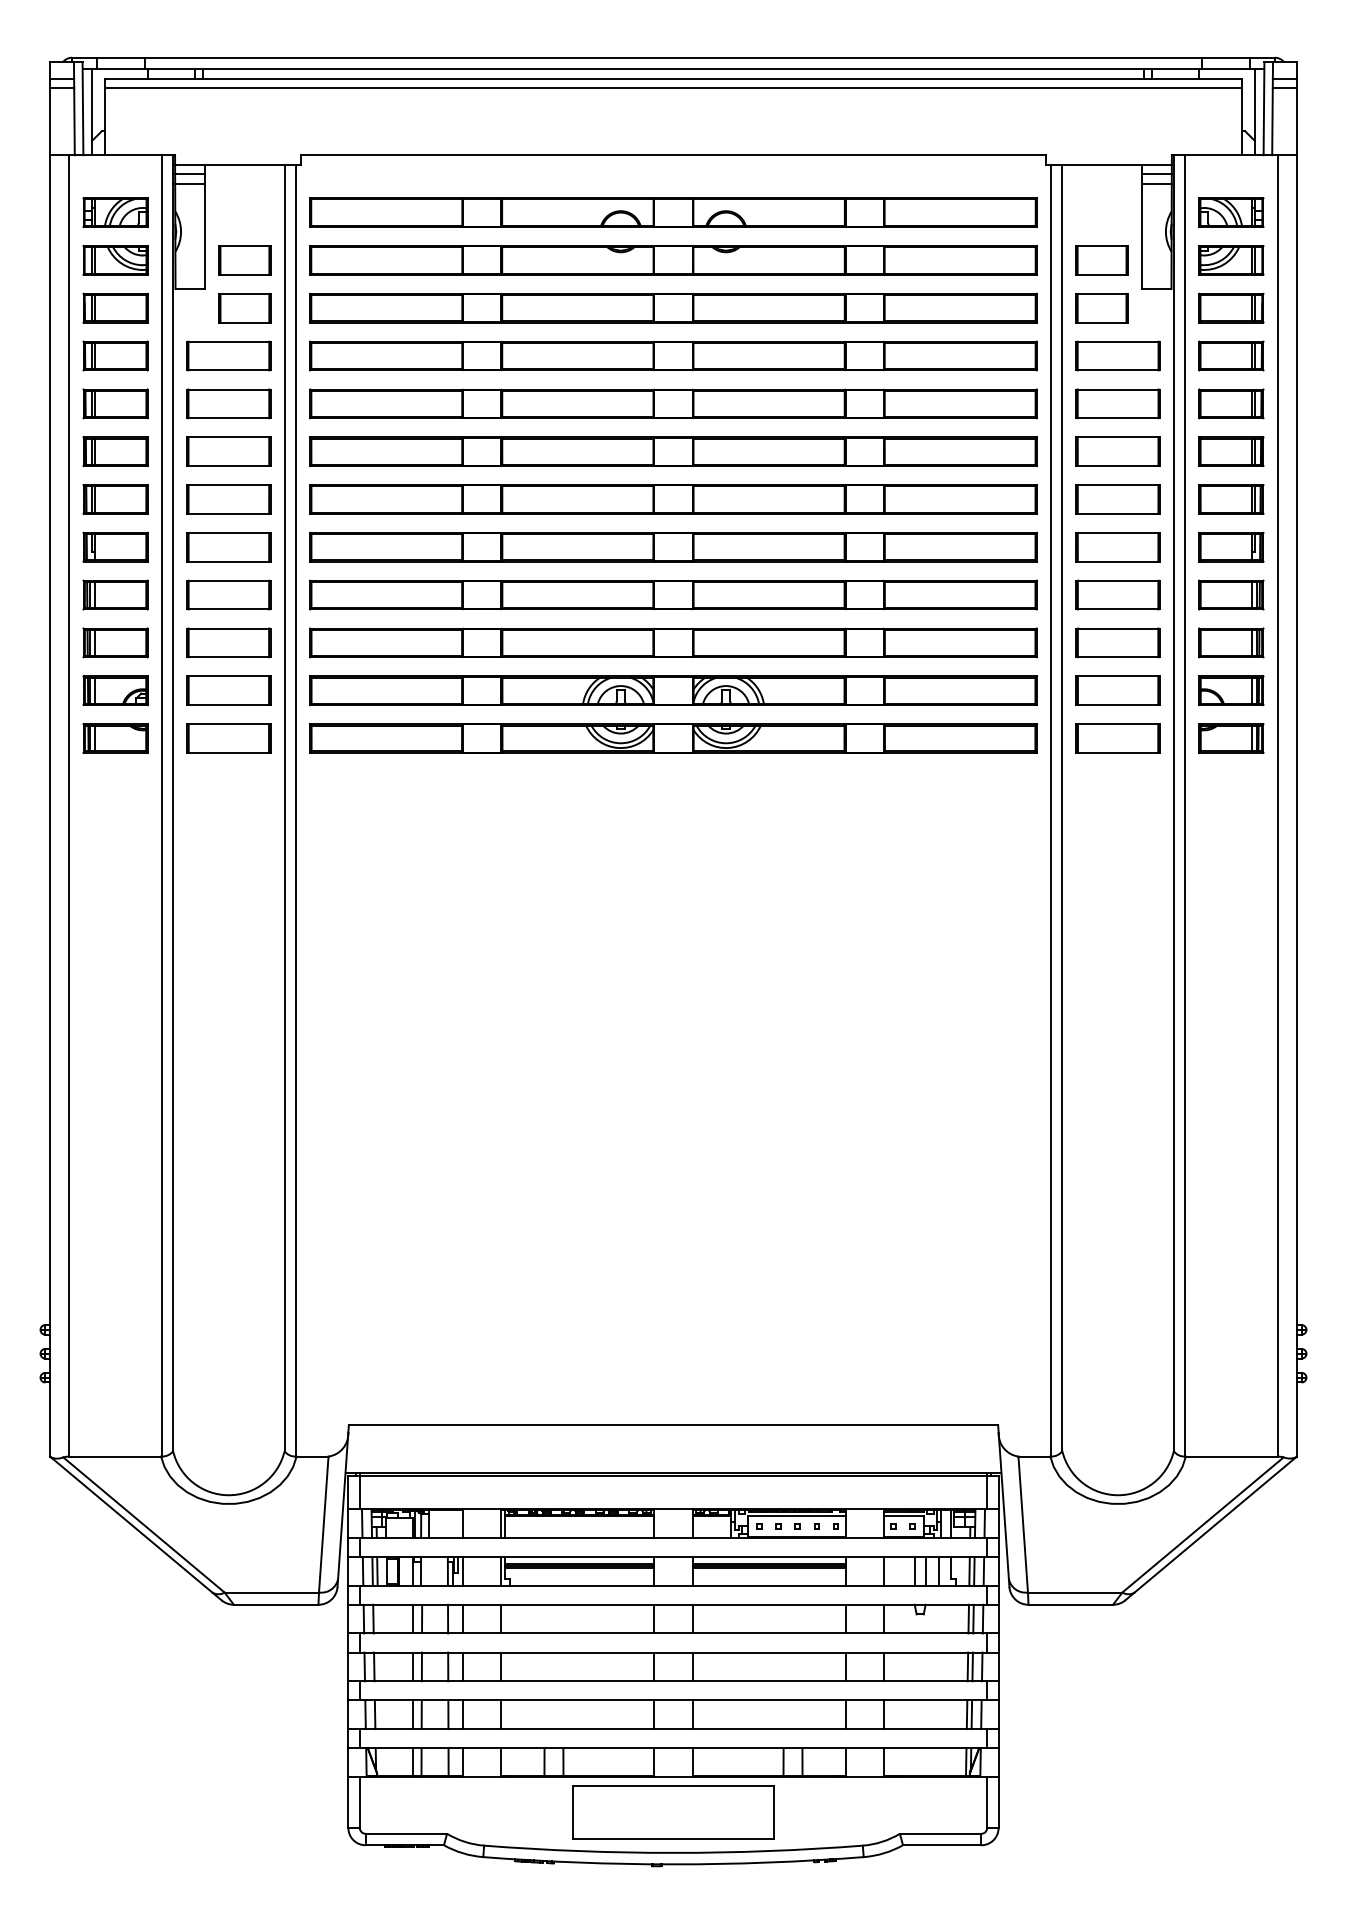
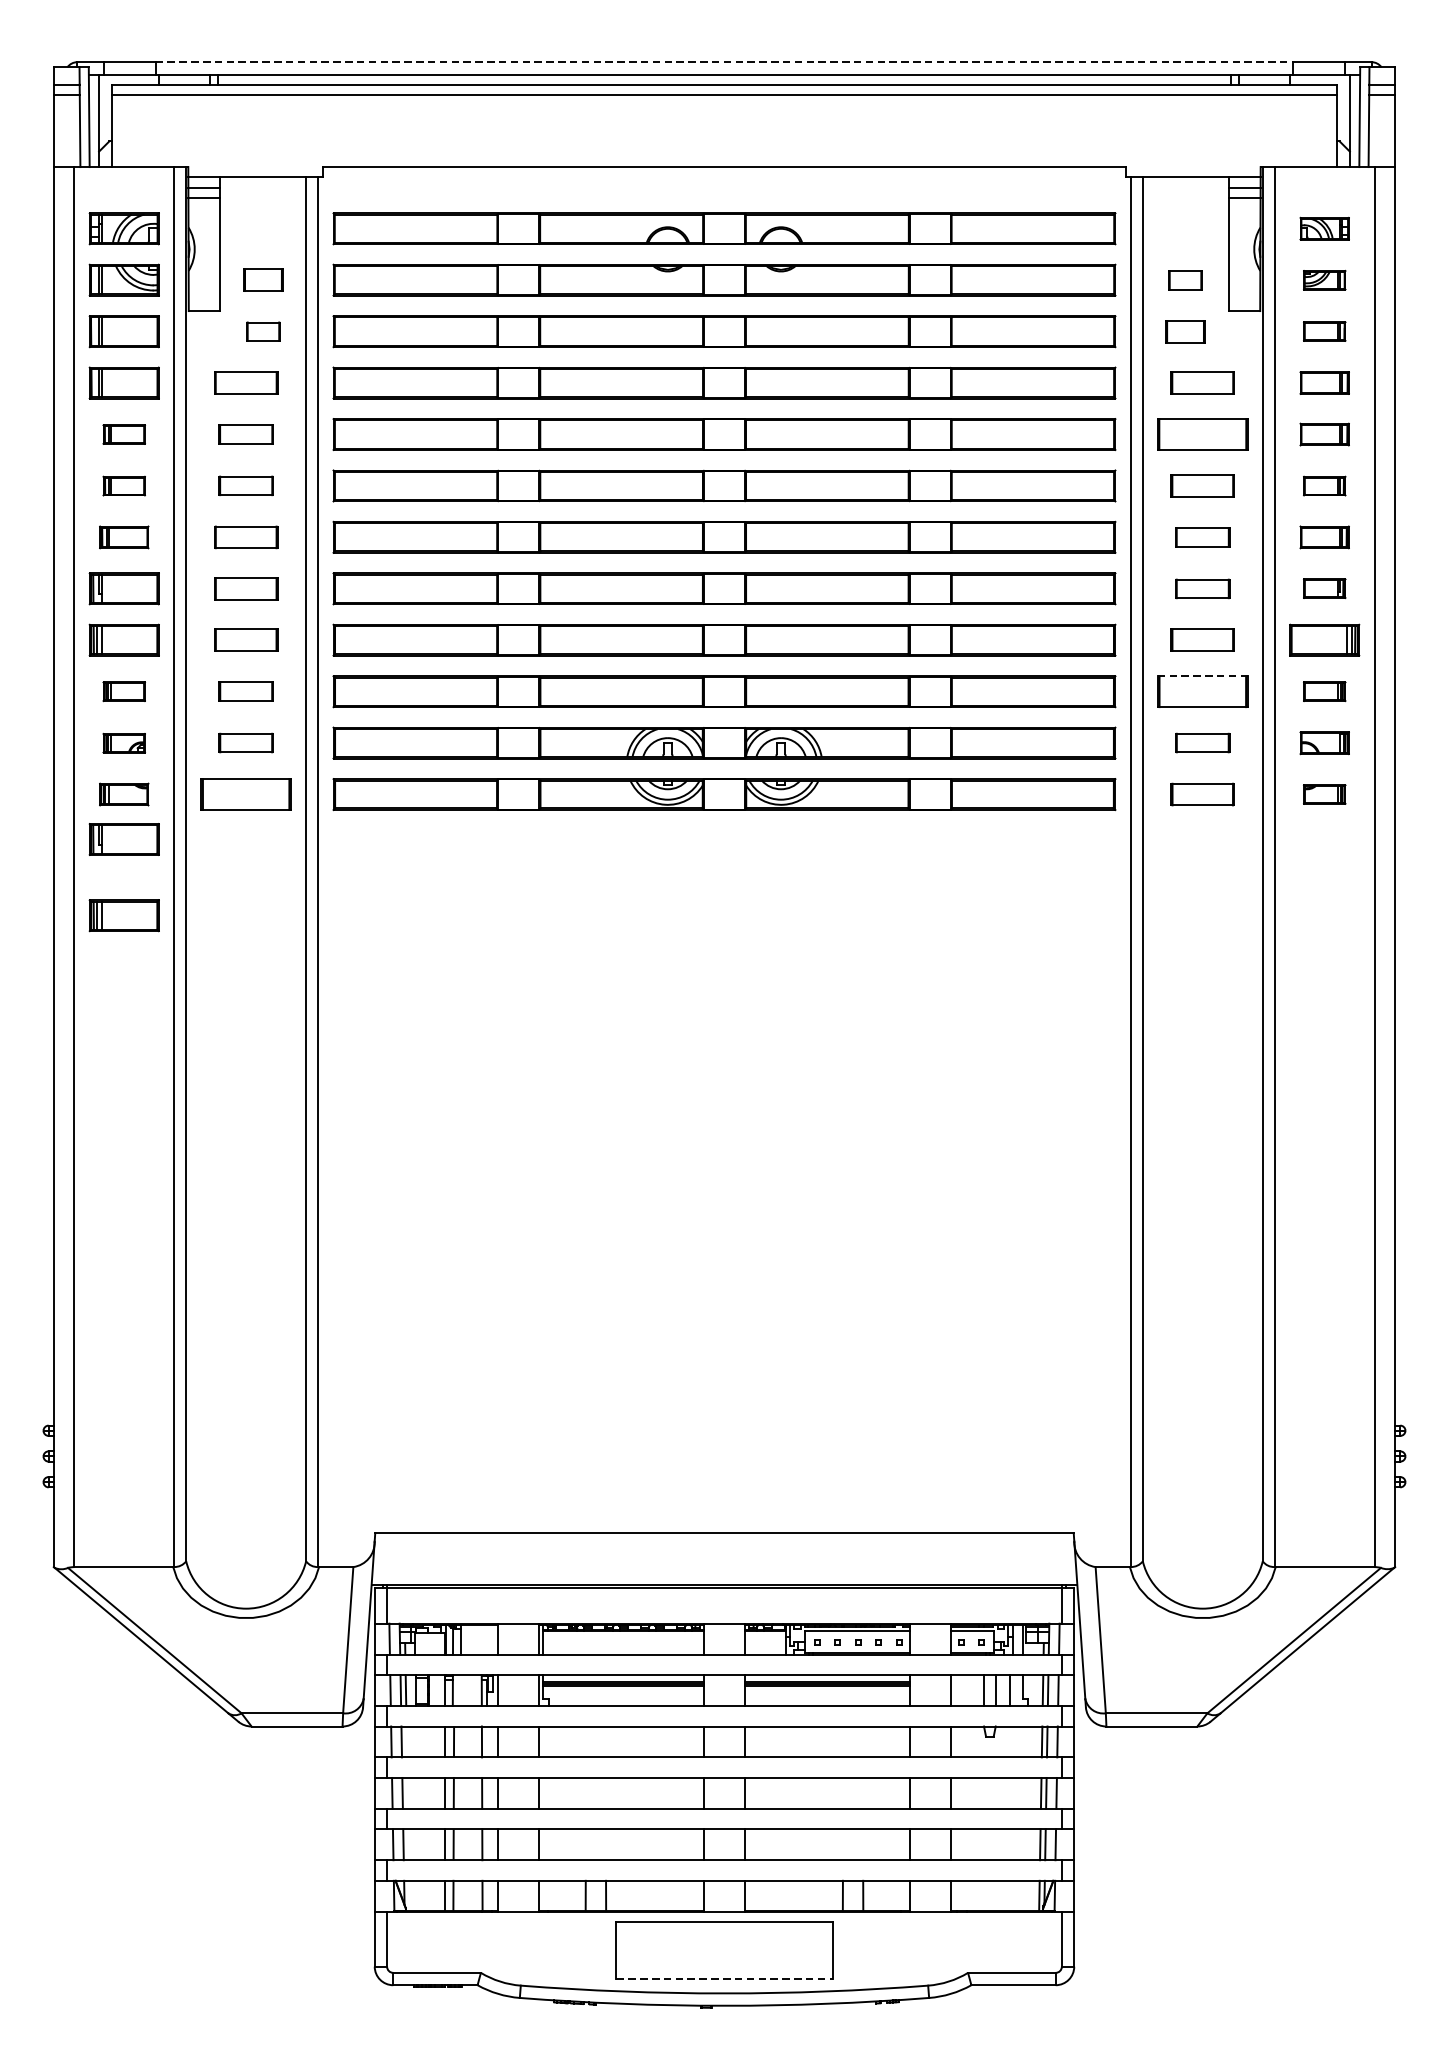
line: (673, 57) -> (724, 61), solid -> dashed
part: (1231, 212) -> (1324, 228), size x0.7
part: (244, 260) -> (262, 280), size x0.7
part: (1101, 260) -> (1184, 280), size x0.6
part: (1231, 260) -> (1324, 280), size x0.6
part: (1231, 307) -> (1324, 330), size x0.6
part: (244, 308) -> (262, 331), size x0.6
part: (1101, 308) -> (1184, 331), size x0.7
part: (228, 355) -> (245, 382), size x0.7
part: (1117, 355) -> (1202, 382), size x0.7
part: (1231, 355) -> (1324, 382), size x0.7
part: (115, 403) -> (124, 434), size x0.6
part: (228, 403) -> (245, 434), size x0.6
part: (1231, 403) -> (1324, 434), size x0.7
part: (115, 451) -> (124, 485), size x0.6
part: (228, 451) -> (245, 485), size x0.6
part: (1117, 451) -> (1202, 485), size x0.7
part: (1231, 451) -> (1324, 485), size x0.6
part: (115, 499) -> (124, 537), size x0.7
part: (228, 499) -> (245, 537), size x0.7
part: (1117, 499) -> (1202, 537), size x0.6
part: (1231, 499) -> (1324, 537), size x0.7
part: (1231, 546) -> (1324, 588), size x0.6
part: (228, 547) -> (245, 589), size x0.7
part: (1117, 547) -> (1202, 589), size x0.6
part: (228, 594) -> (245, 639), size x0.7
part: (1117, 594) -> (1202, 639), size x0.7
line: (1117, 628) -> (1202, 676), solid -> dashed
part: (115, 642) -> (124, 691), size x0.6
part: (228, 642) -> (245, 691), size x0.6
part: (1231, 642) -> (1324, 691), size x0.6
part: (115, 690) -> (124, 742), size x0.6
part: (228, 690) -> (245, 742), size x0.6
part: (1117, 690) -> (1202, 742), size x0.6
part: (1231, 690) -> (1324, 742), size x0.7
part: (115, 738) -> (124, 794), size x0.7
part: (1117, 738) -> (1202, 794), size x0.7
part: (1231, 738) -> (1324, 794), size x0.6
part: (115, 779) -> (124, 838), added
part: (115, 850) -> (124, 915), added
line: (673, 1839) -> (724, 1979), solid -> dashed

